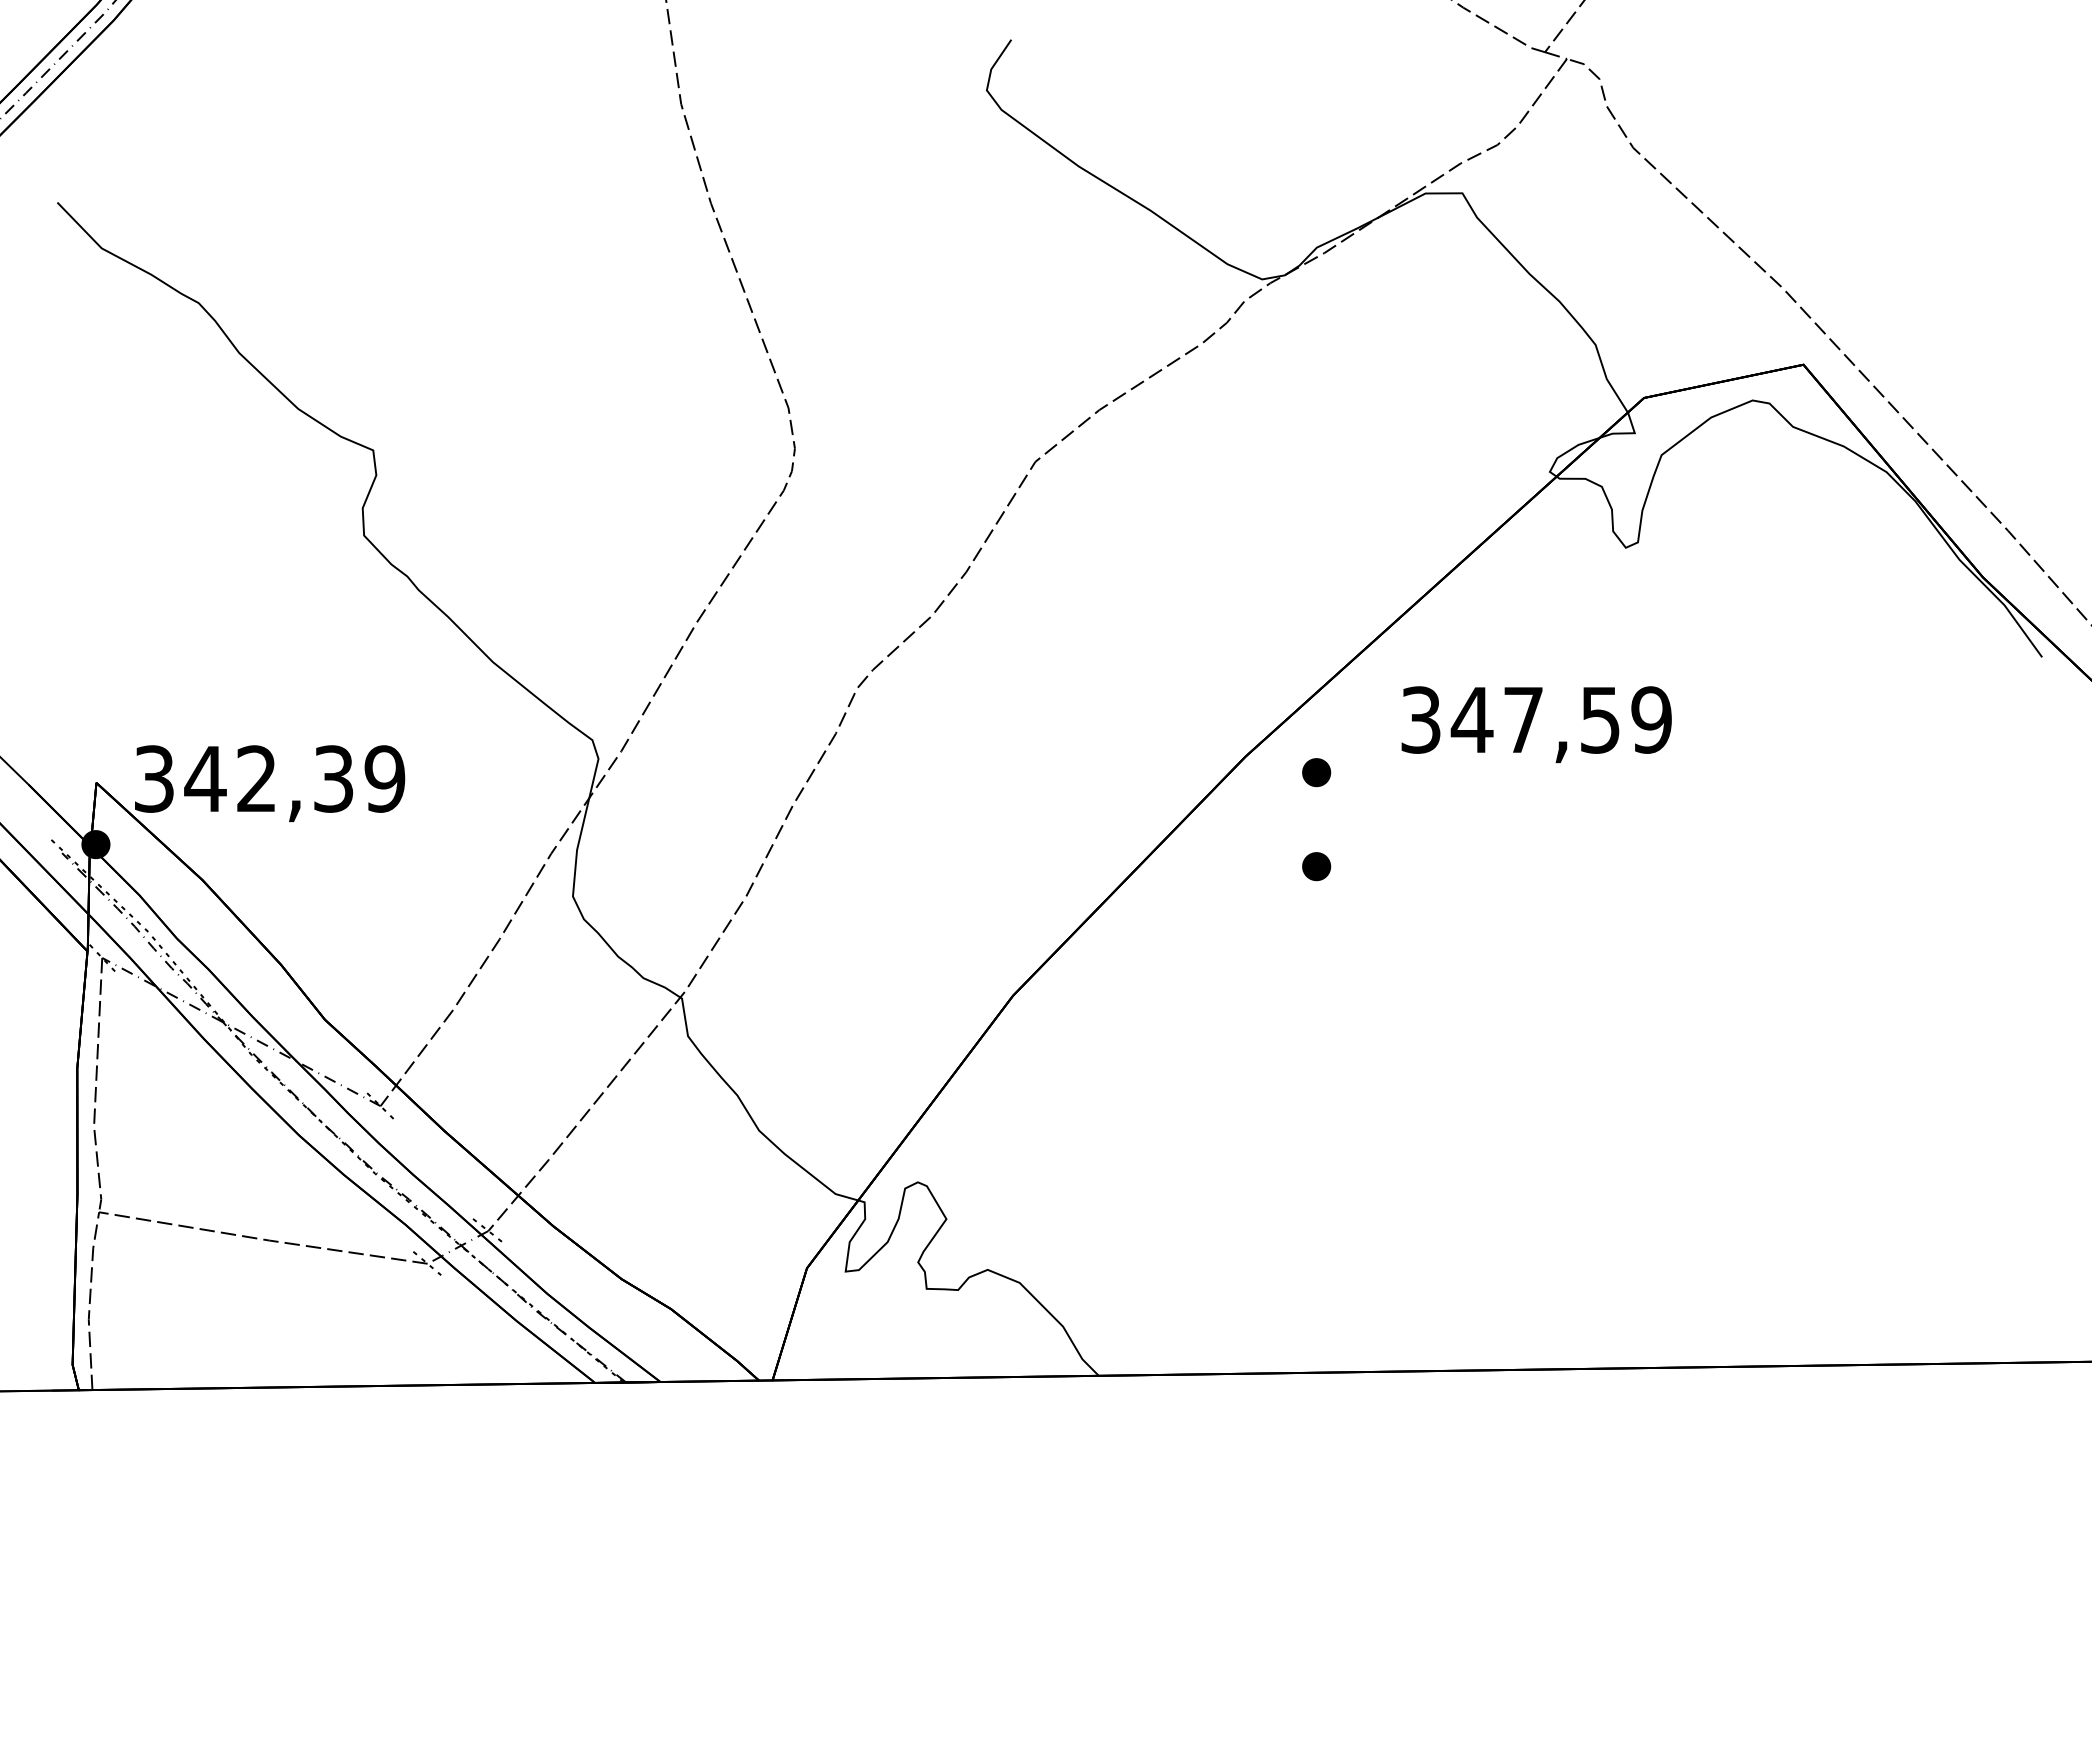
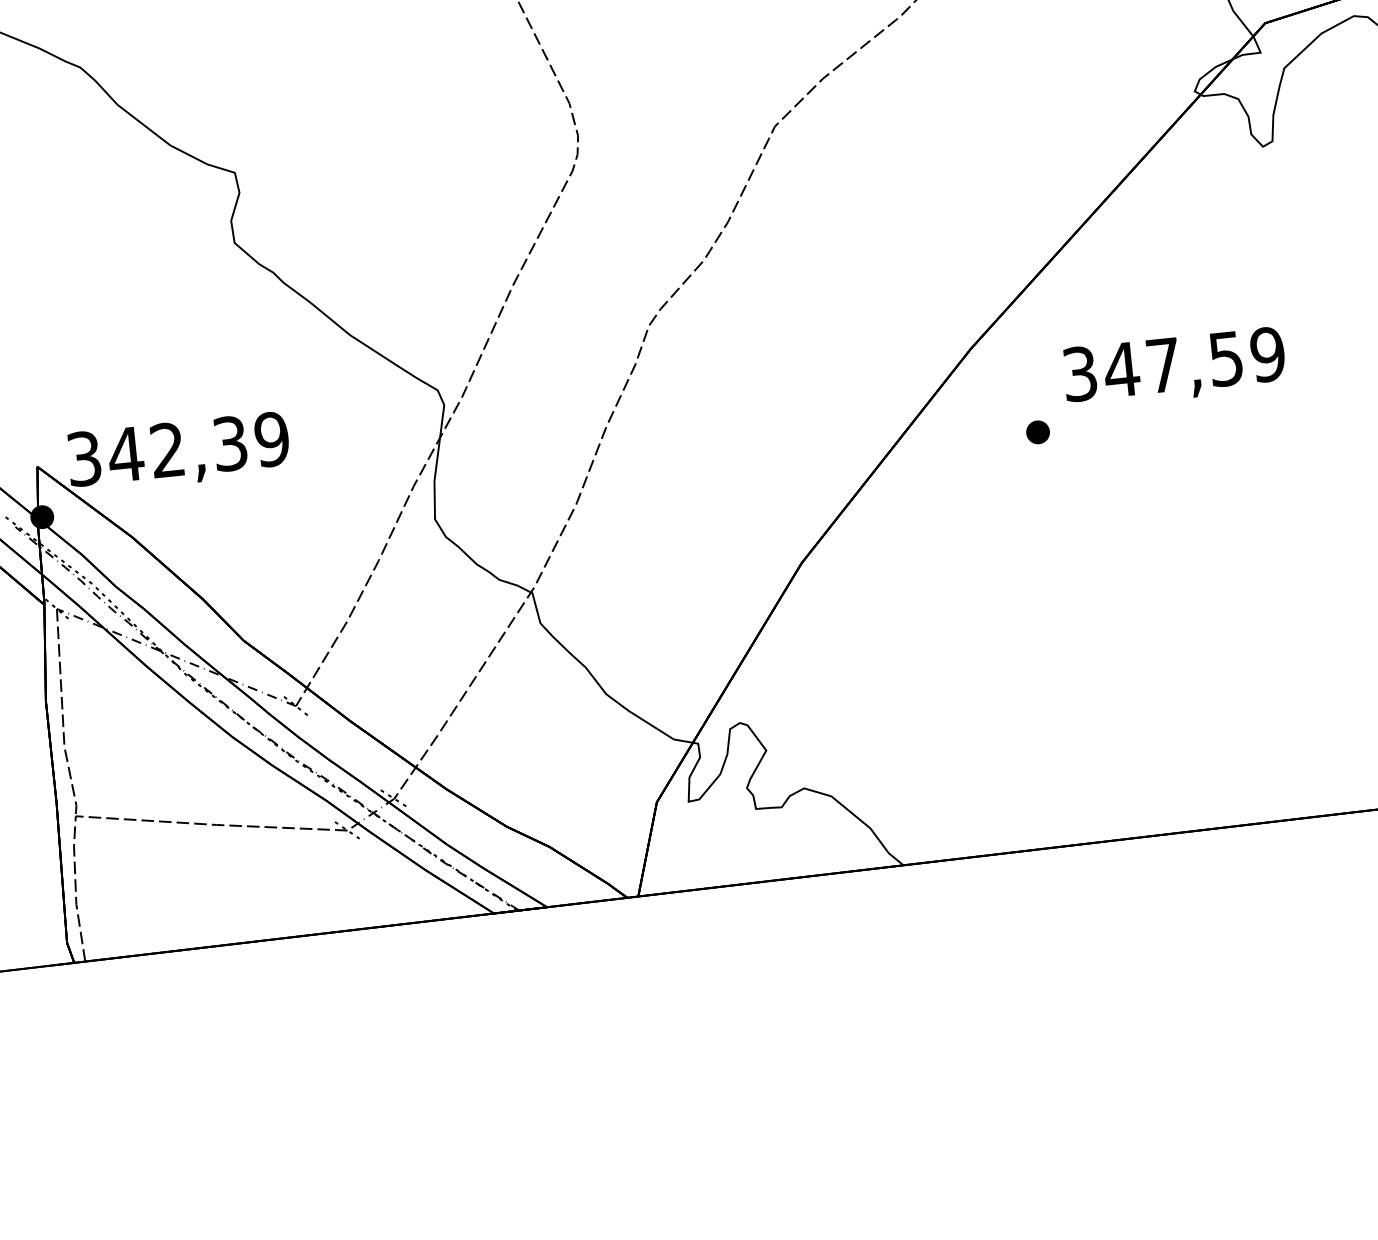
text: (1536, 724) -> (1174, 367), moved
part: (1316, 772) -> (1030, 355), removed

